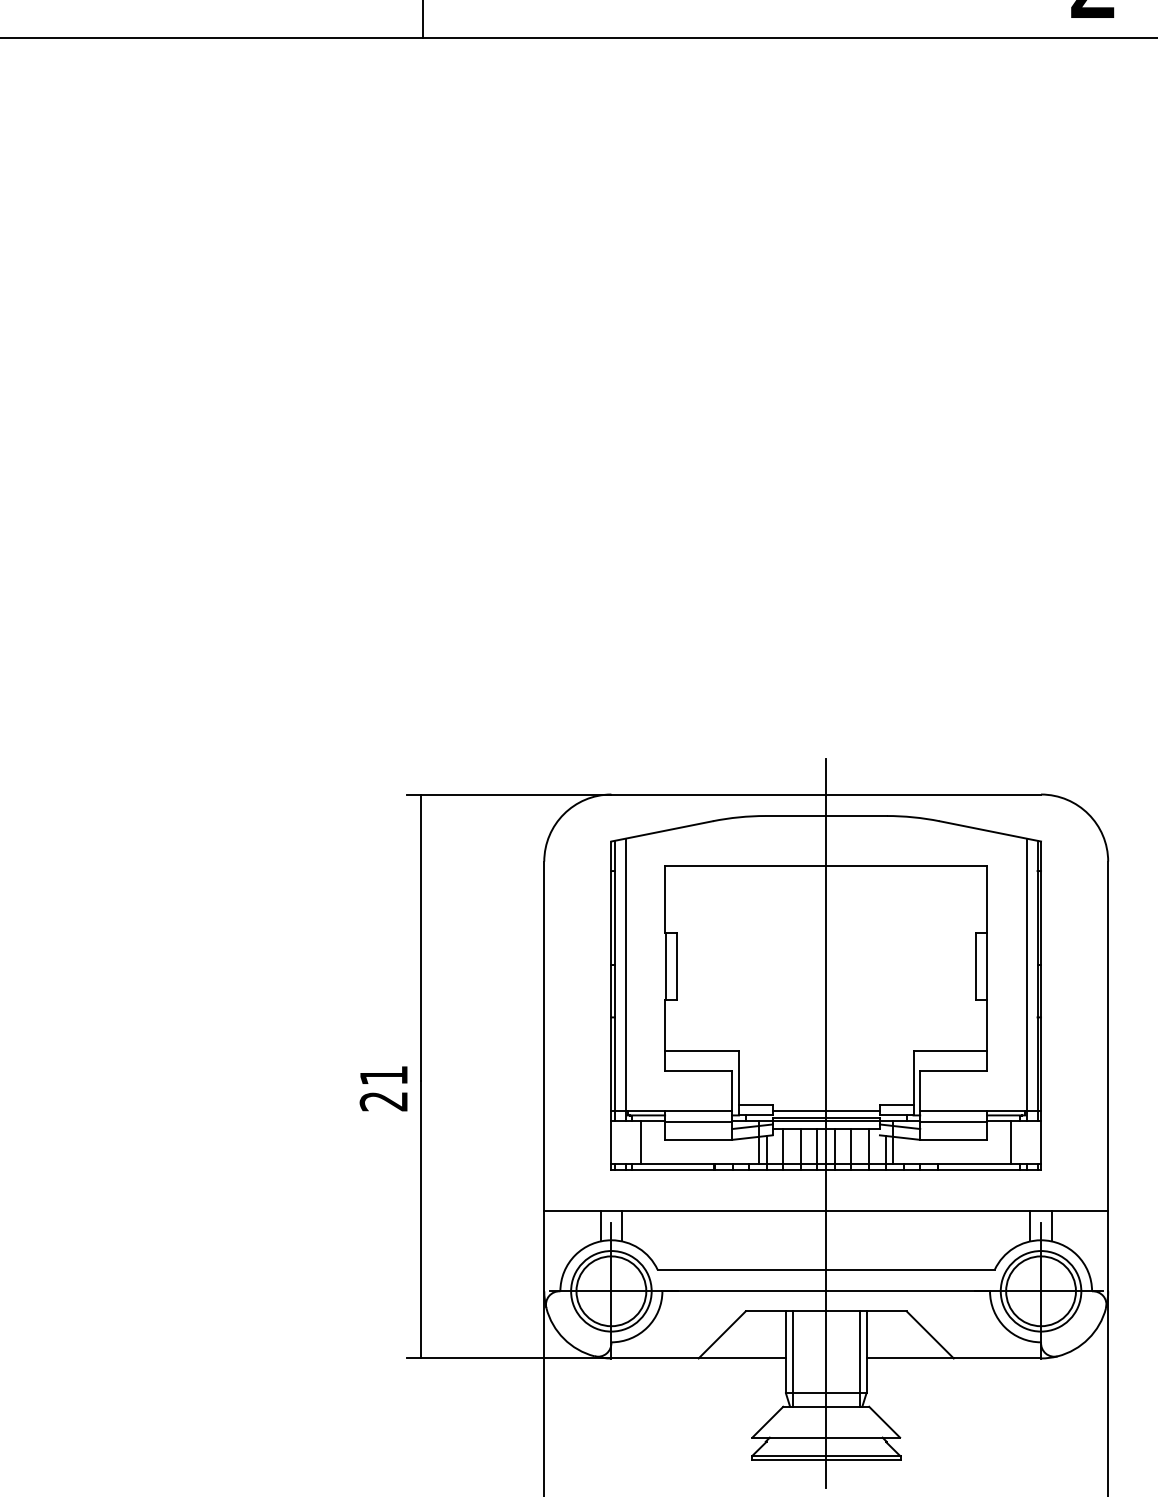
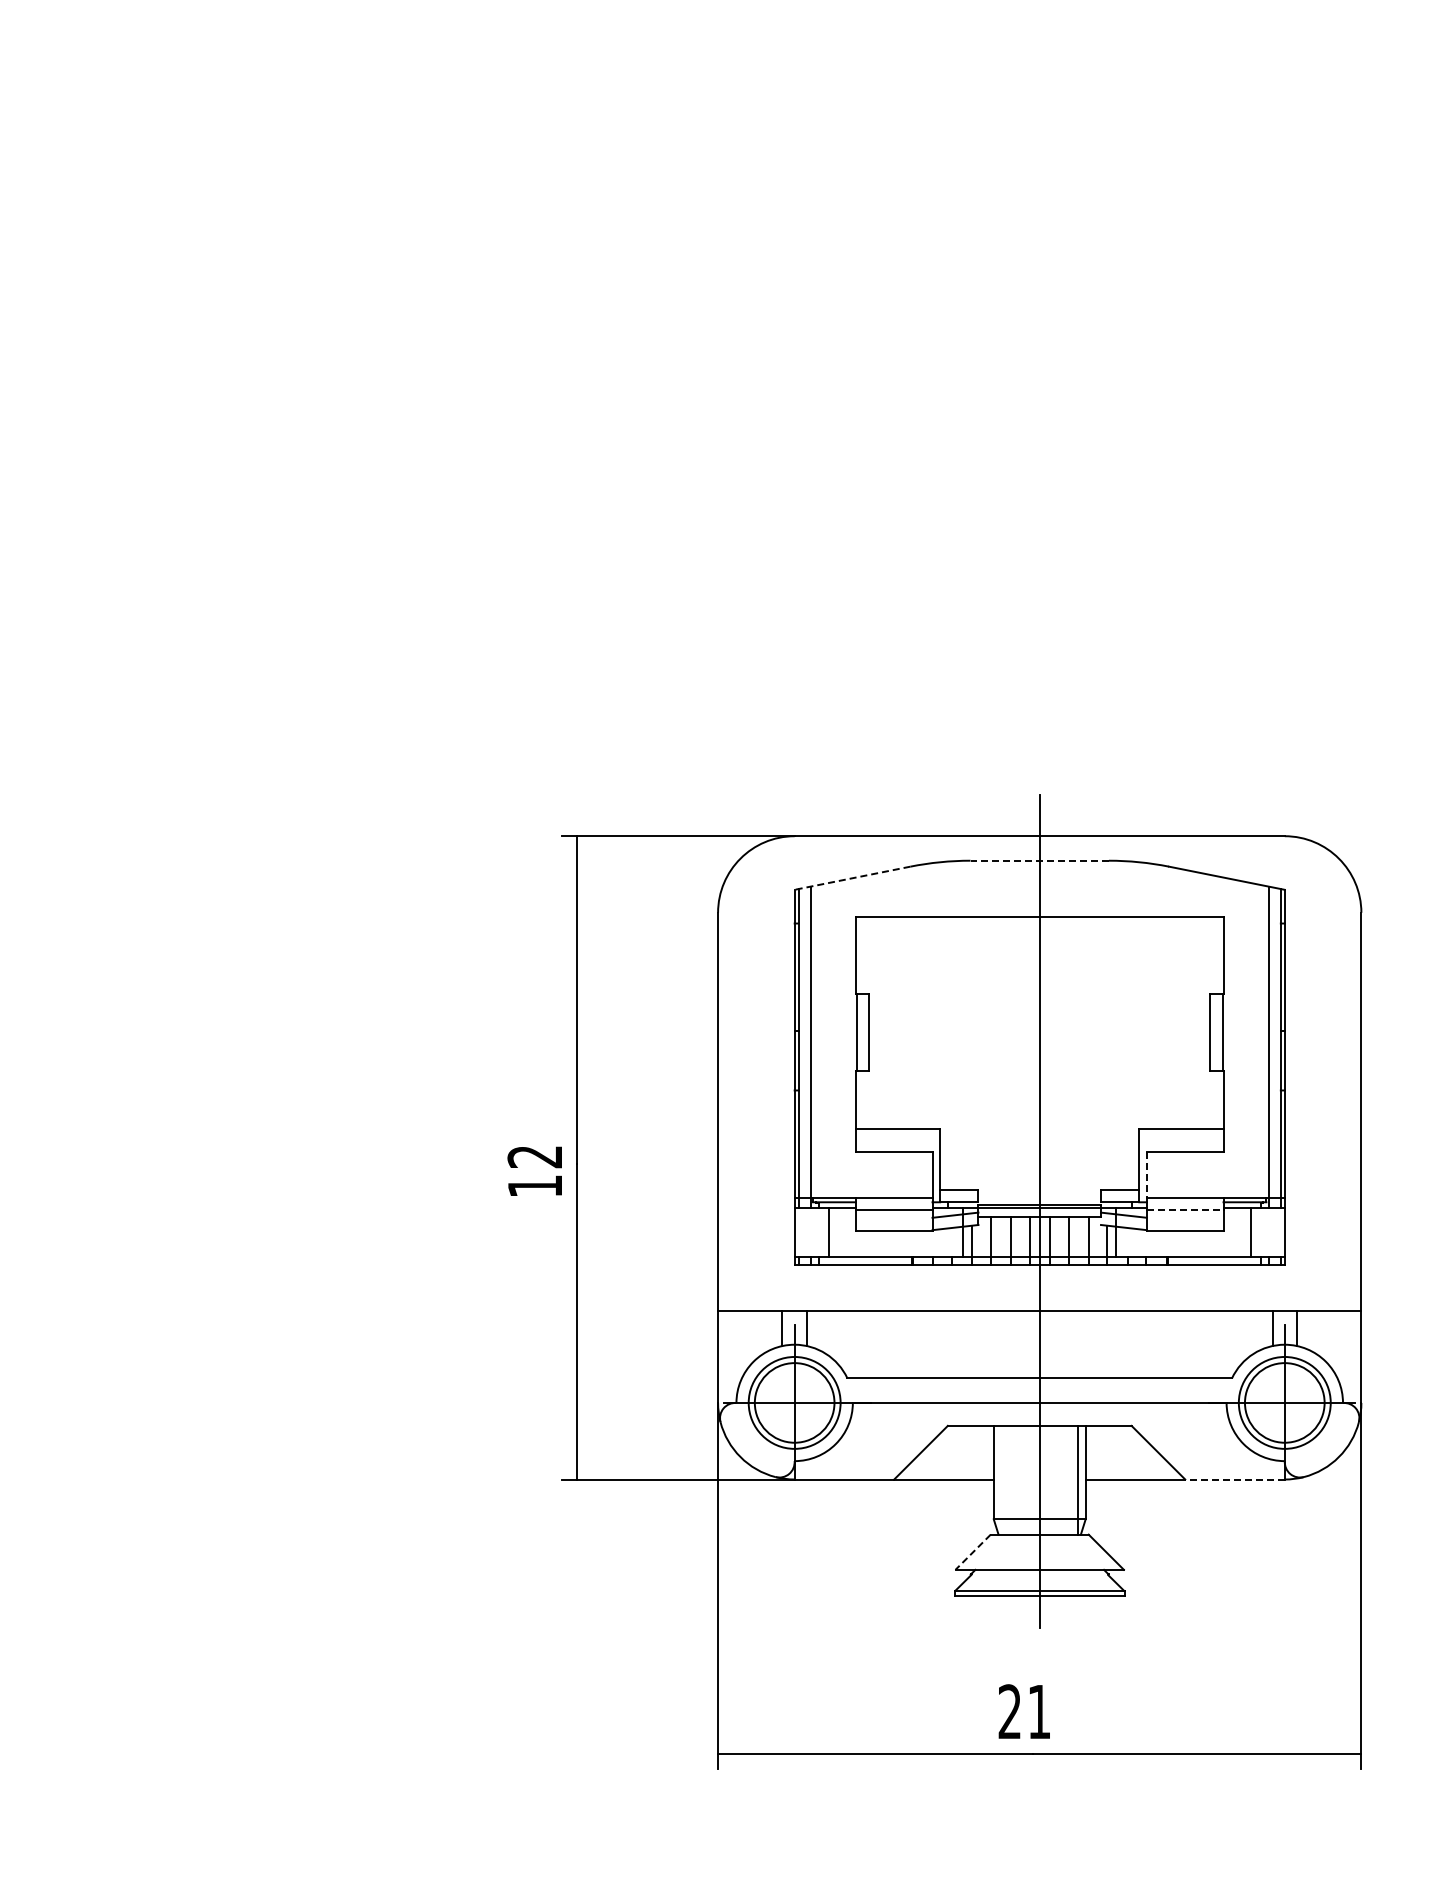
line: (826, 815) -> (1039, 860), solid -> dashed
line: (662, 831) -> (852, 878), solid -> dashed
text: (383, 1088) -> (534, 1171), 21 -> 12
line: (919, 1091) -> (1146, 1174), solid -> dashed
line: (826, 1111) -> (1039, 1197), removed
line: (954, 1122) -> (1185, 1210), solid -> dashed
line: (792, 1358) -> (1001, 1479), removed
line: (997, 1358) -> (1235, 1479), solid -> dashed
line: (768, 1422) -> (973, 1552), solid -> dashed

